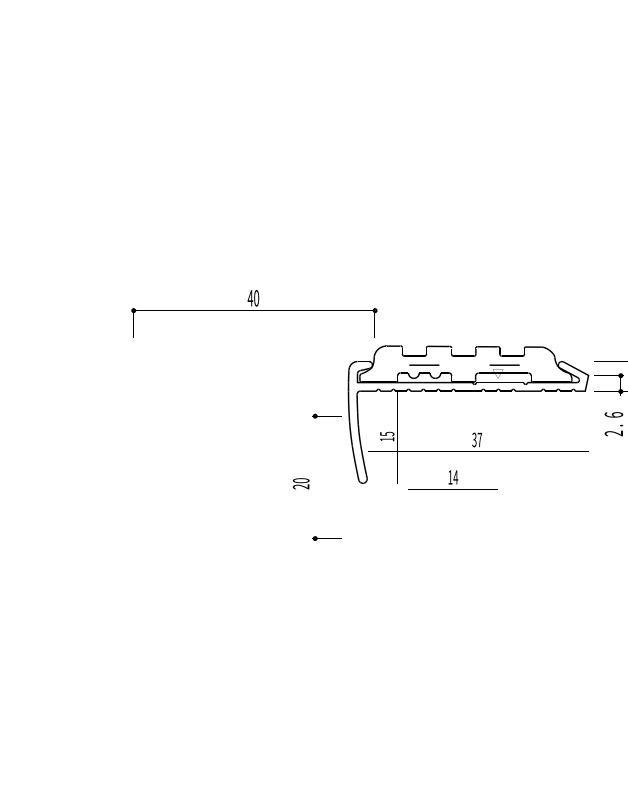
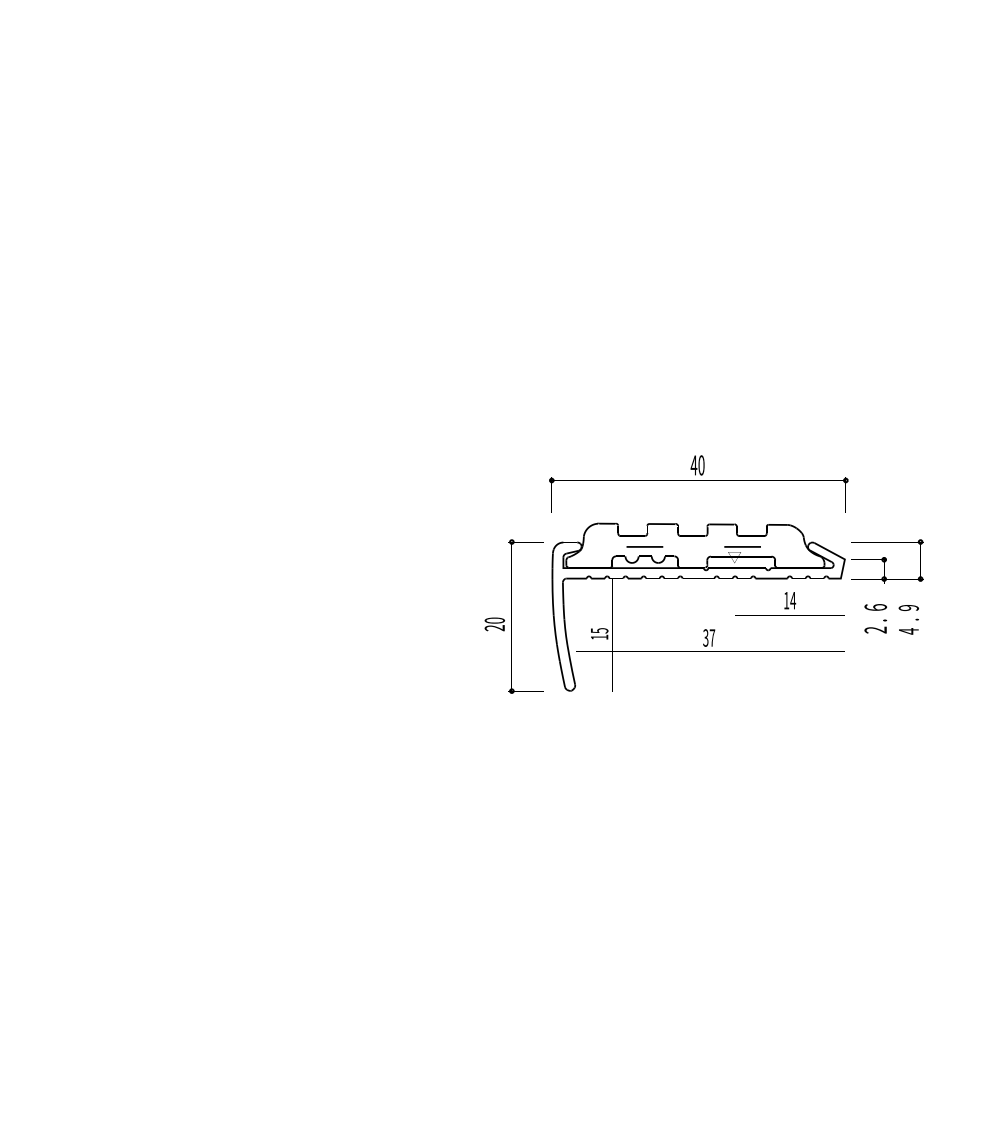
part: (254, 313) -> (698, 483), moved
part: (316, 477) -> (513, 616), moved
text: (452, 479) -> (789, 603), moved

